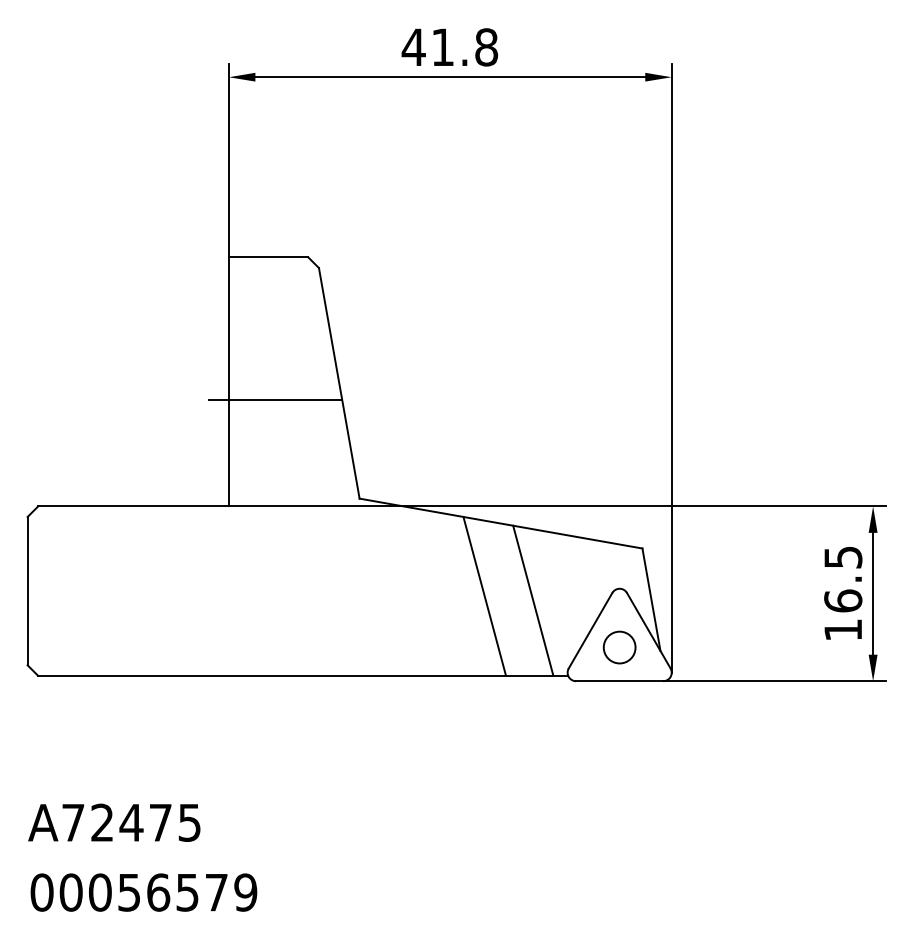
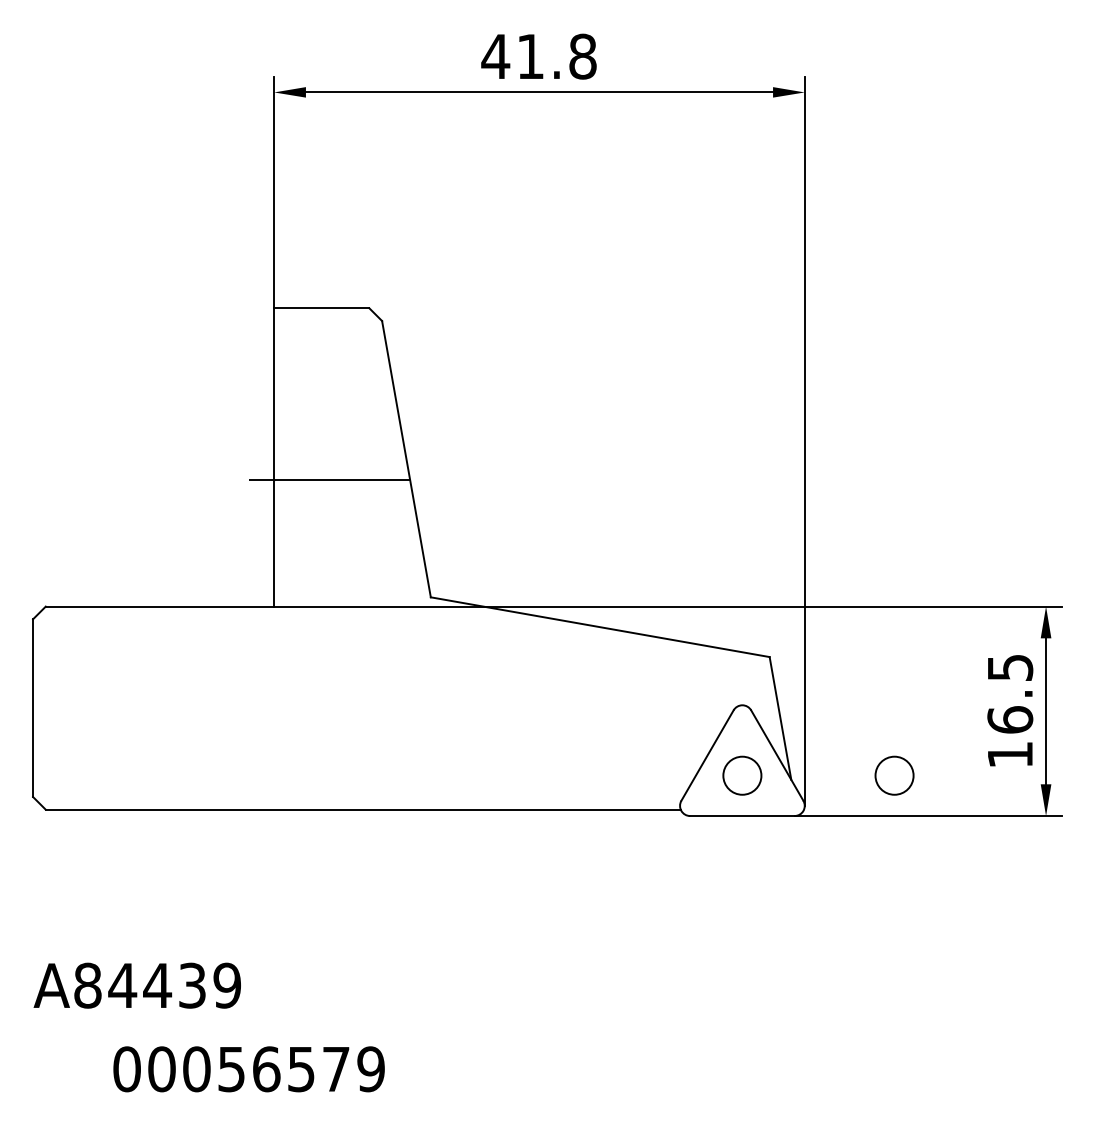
line: (484, 595) -> (580, 713), removed
line: (533, 600) -> (639, 719), removed
circle: (746, 647) -> (894, 775), added
text: (131, 822) -> (157, 985), A72475 -> A84439
text: (143, 892) -> (248, 1069), moved

